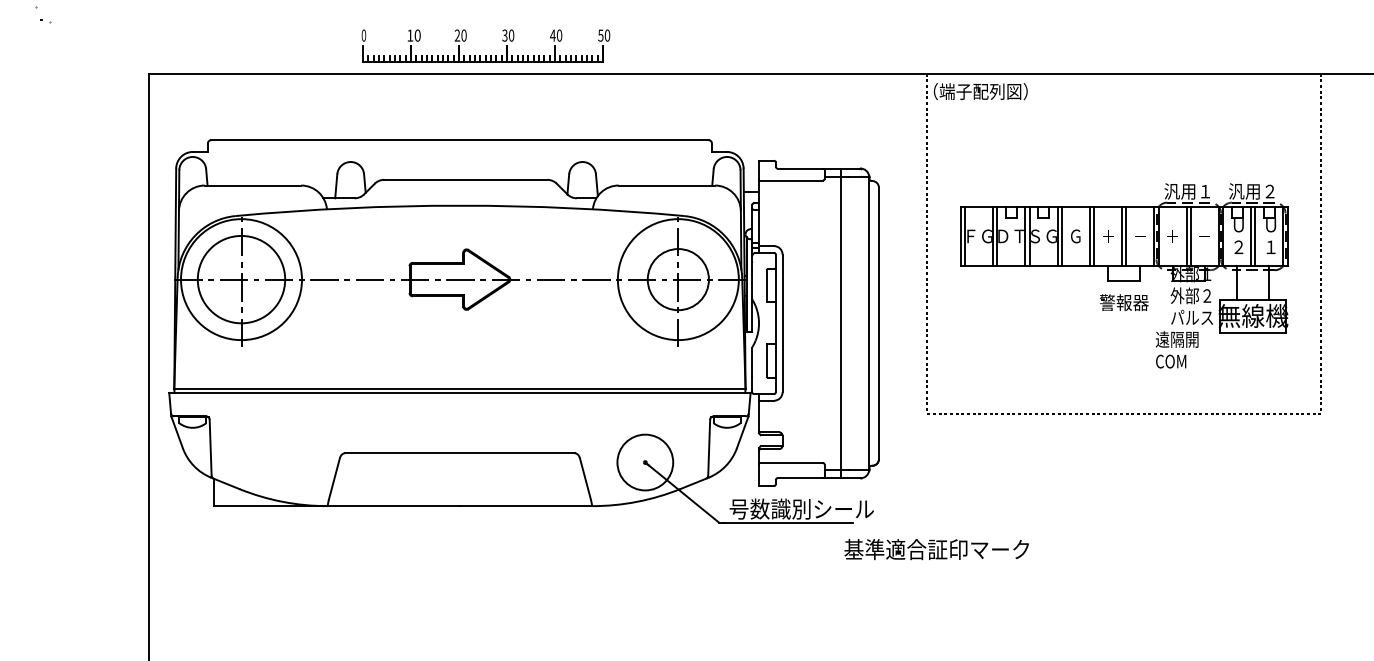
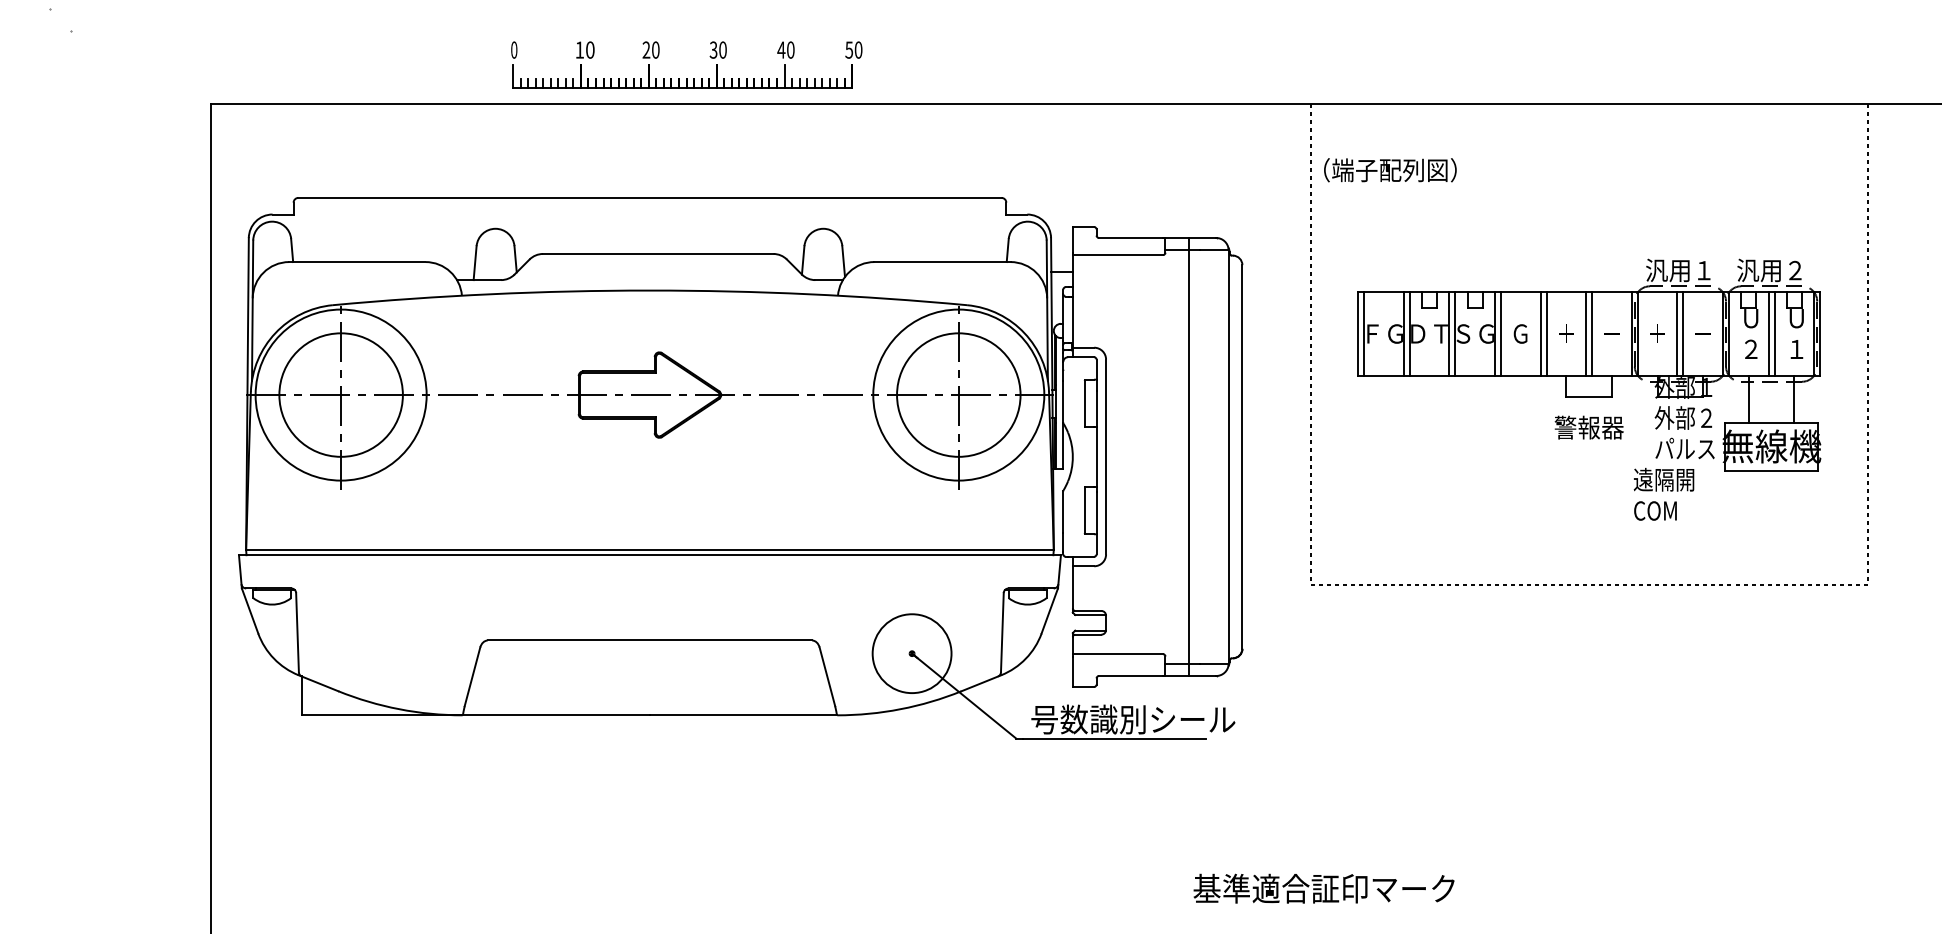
text: (980, 91) -> (1390, 170), moved
circle: (678, 279) -> (958, 394), size x1.43
text: (936, 549) -> (1323, 888), moved

